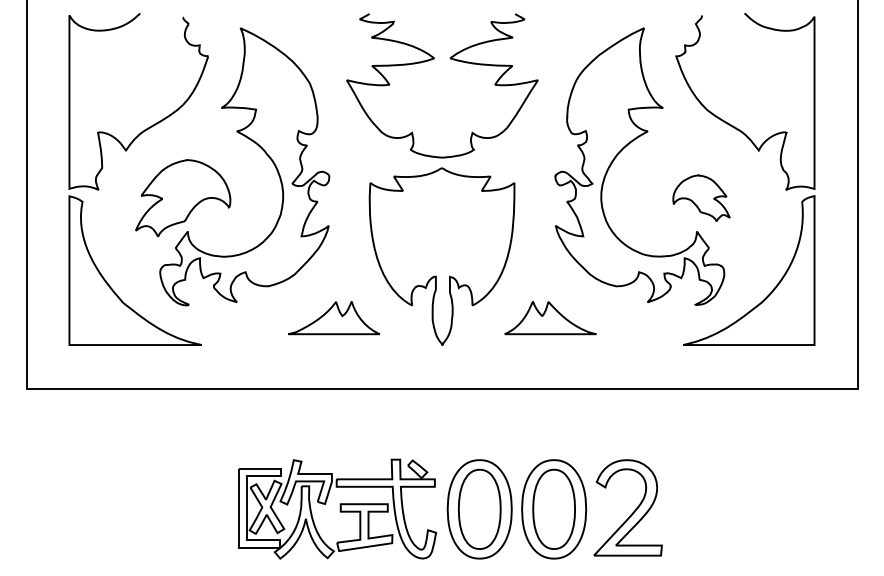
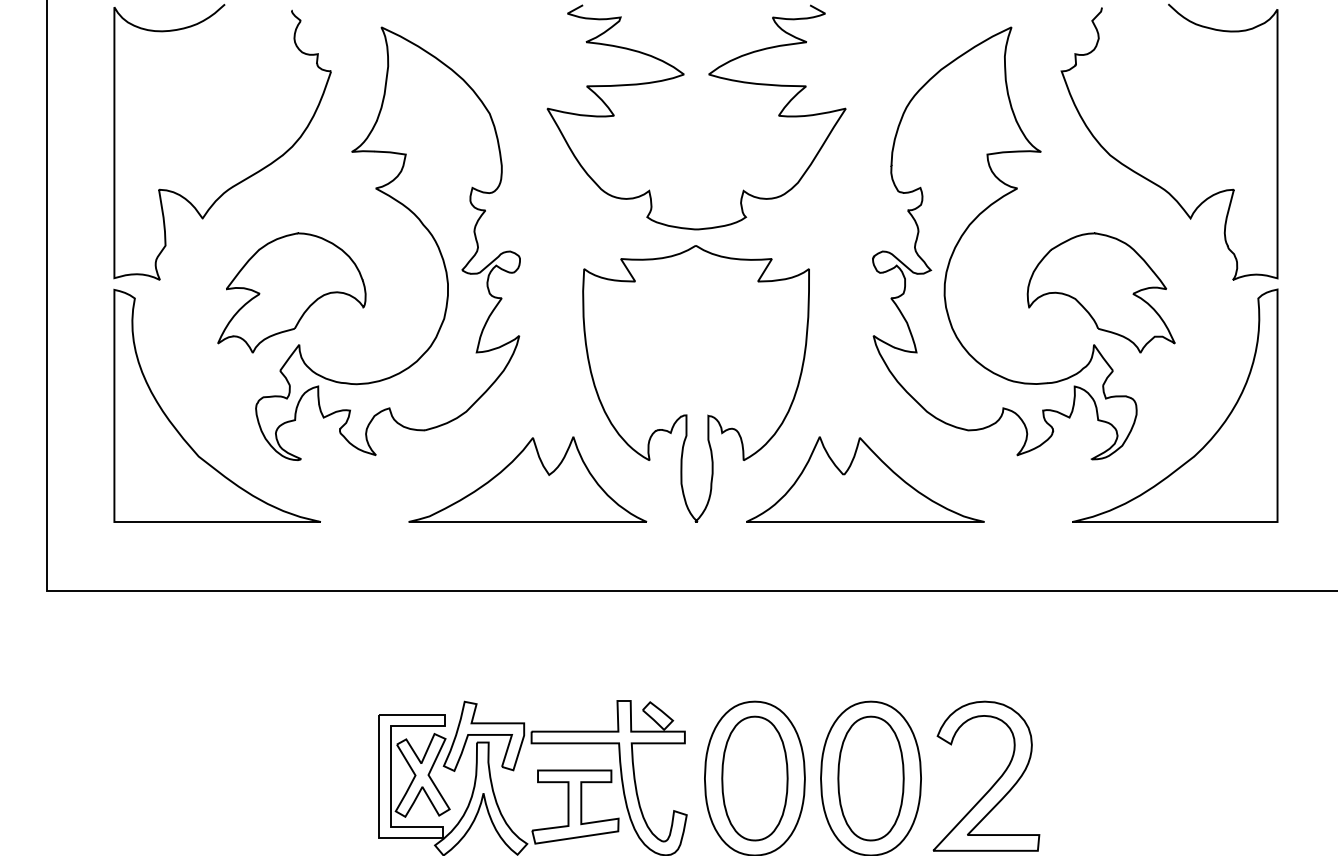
part: (701, 198) -> (1101, 293), size x1.67
part: (333, 317) -> (526, 479), size x1.67
part: (550, 317) -> (865, 479), size x1.67

